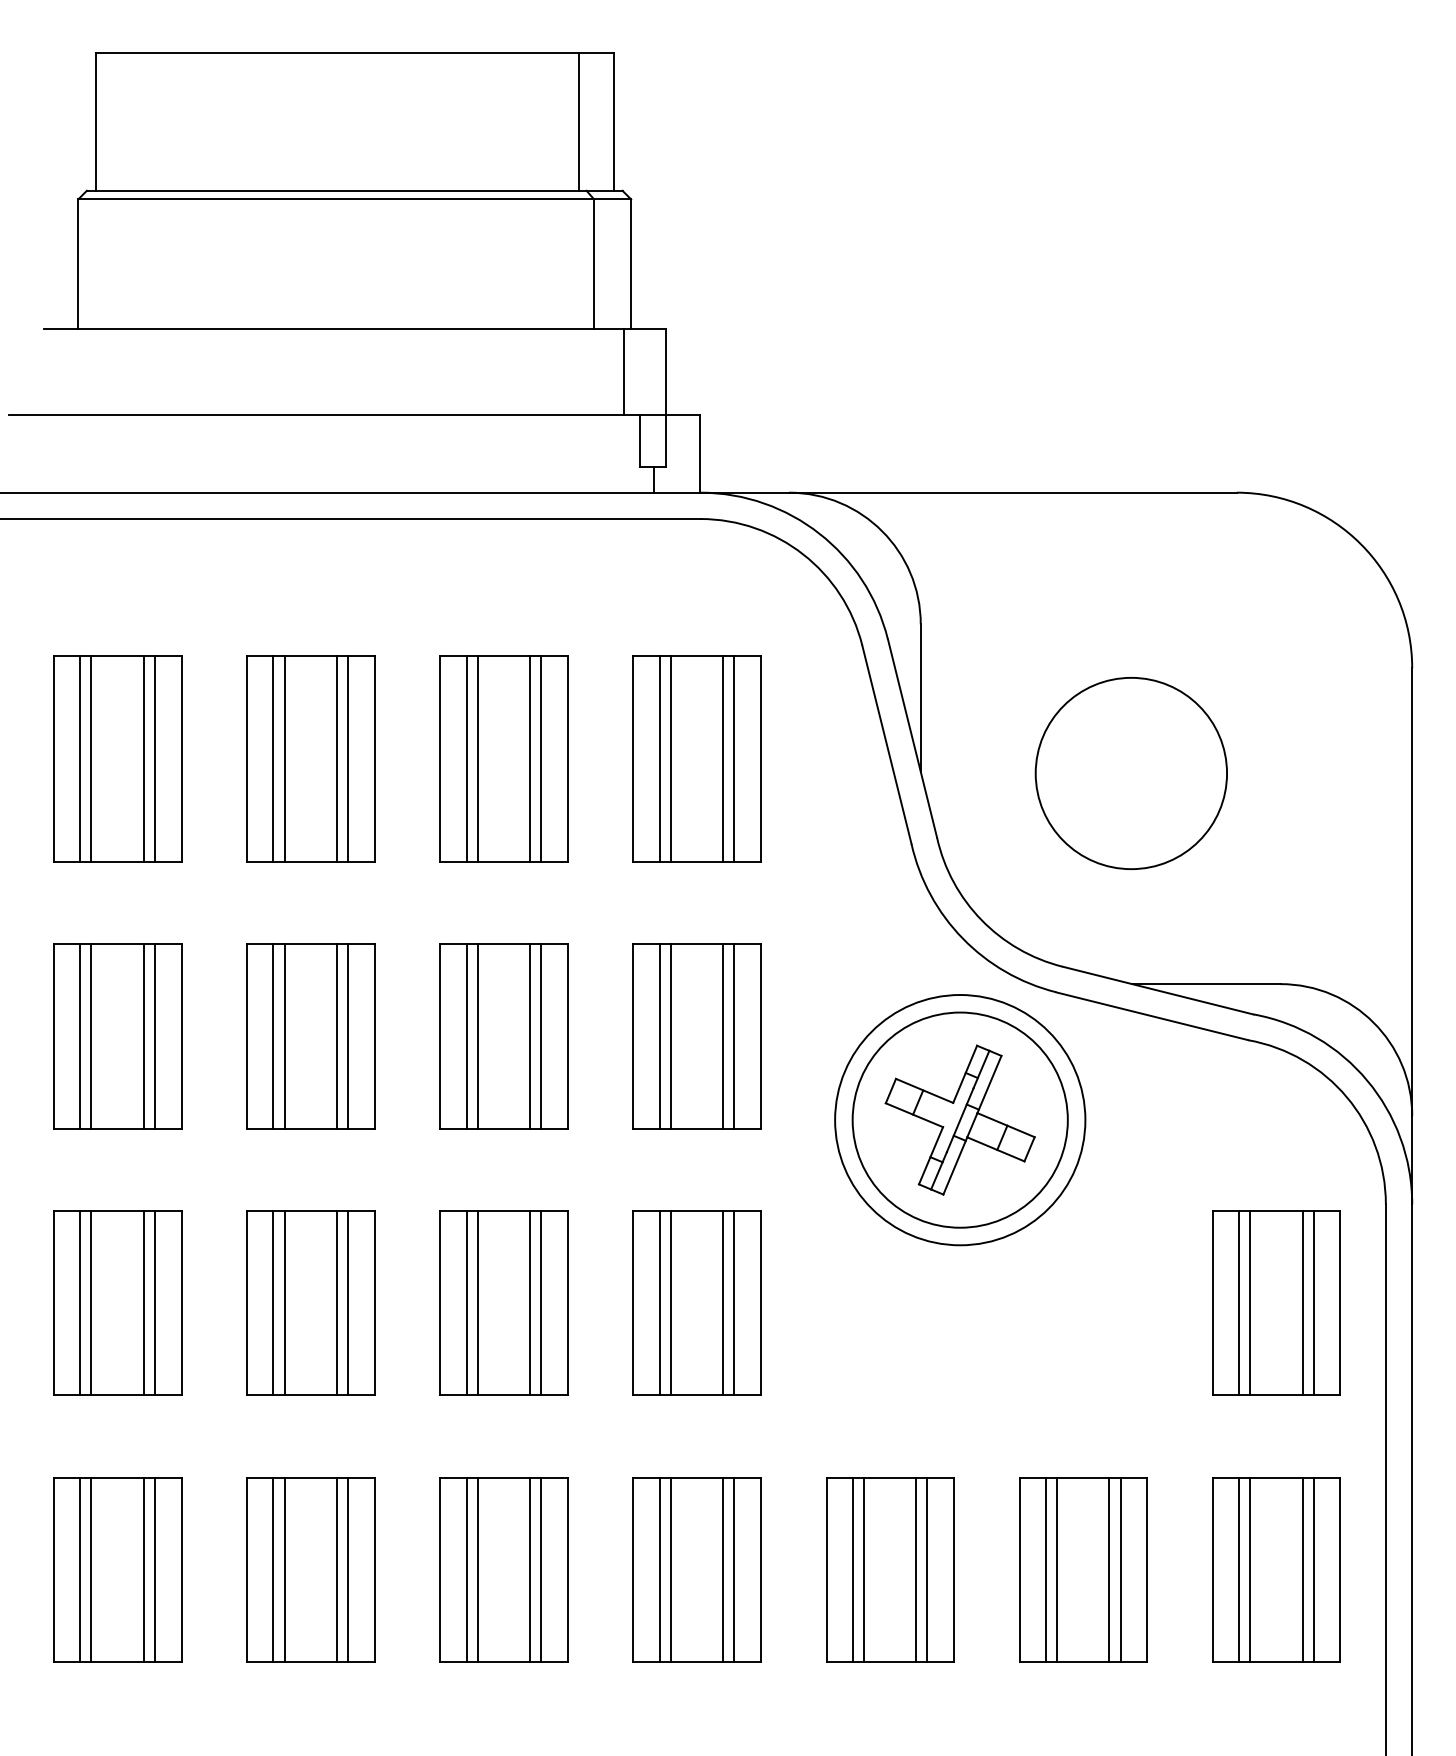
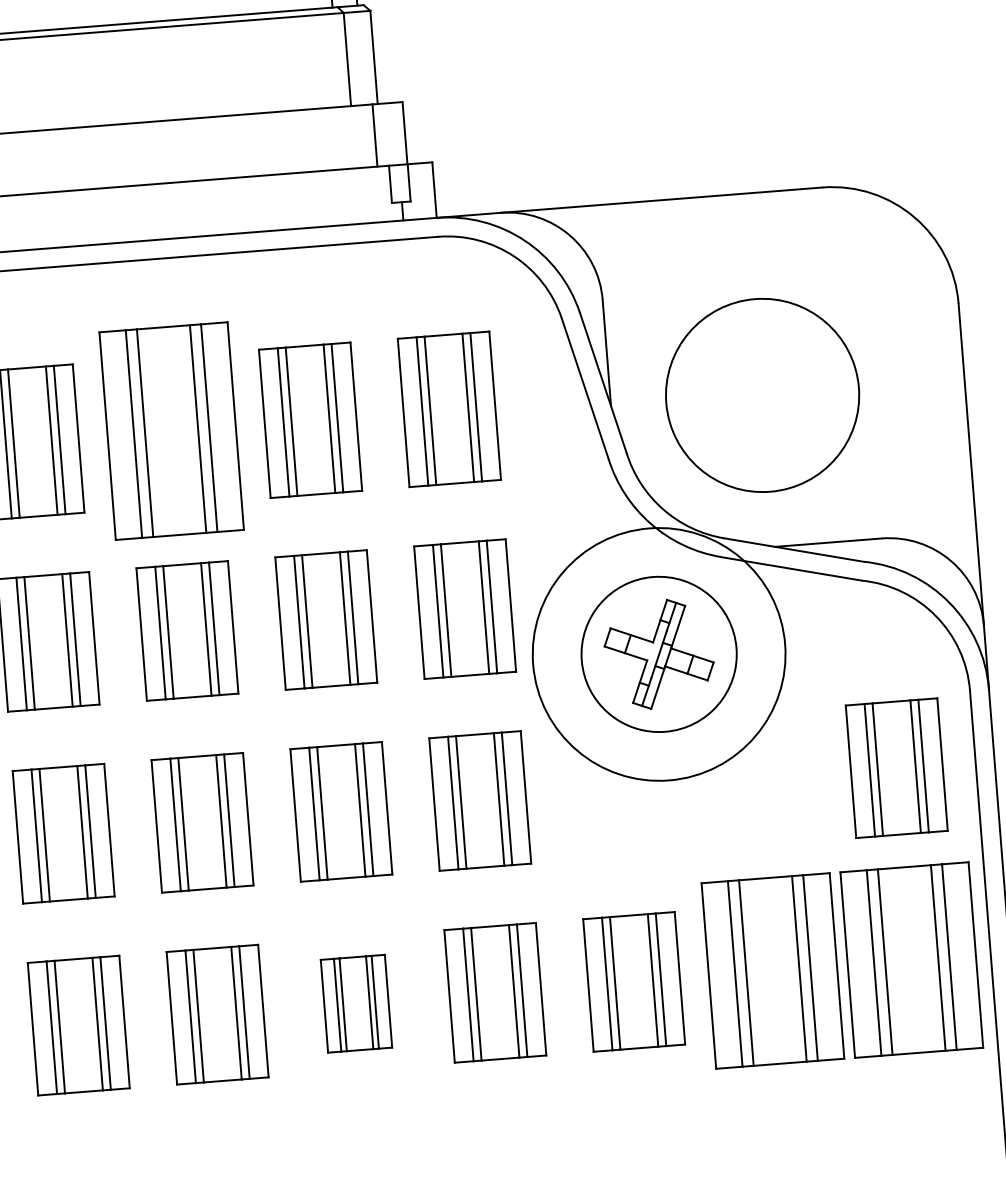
part: (310, 758) -> (171, 431), size x1.4
circle: (1131, 773) -> (762, 395), size x1.4
circle: (960, 1120) -> (659, 654), size x1.4
part: (503, 1569) -> (356, 1003), size x0.7
part: (1083, 1569) -> (773, 970), size x1.4
part: (1276, 1569) -> (912, 959), size x1.4

